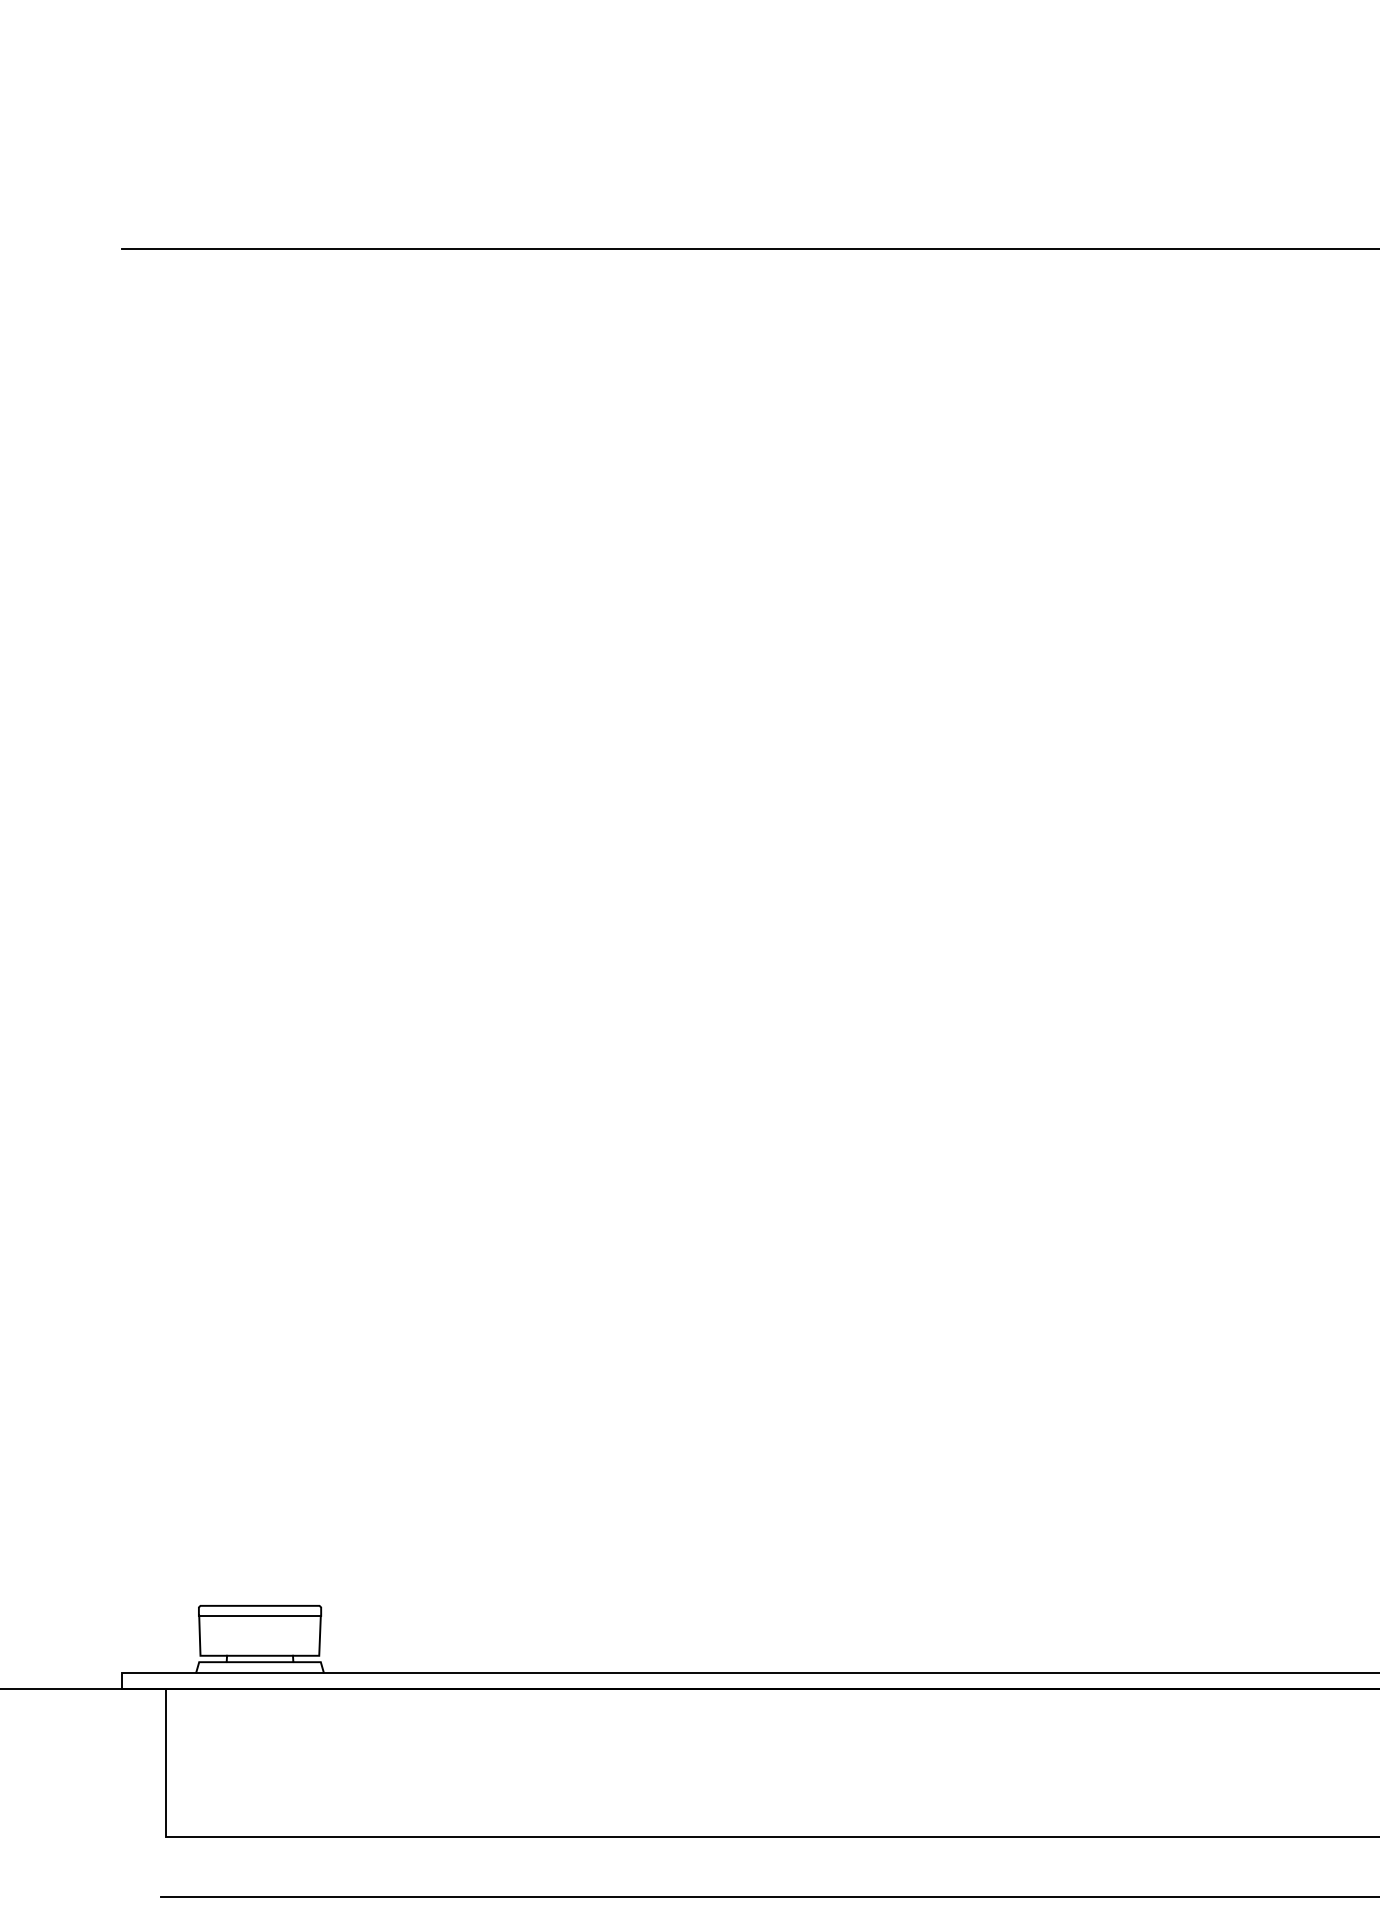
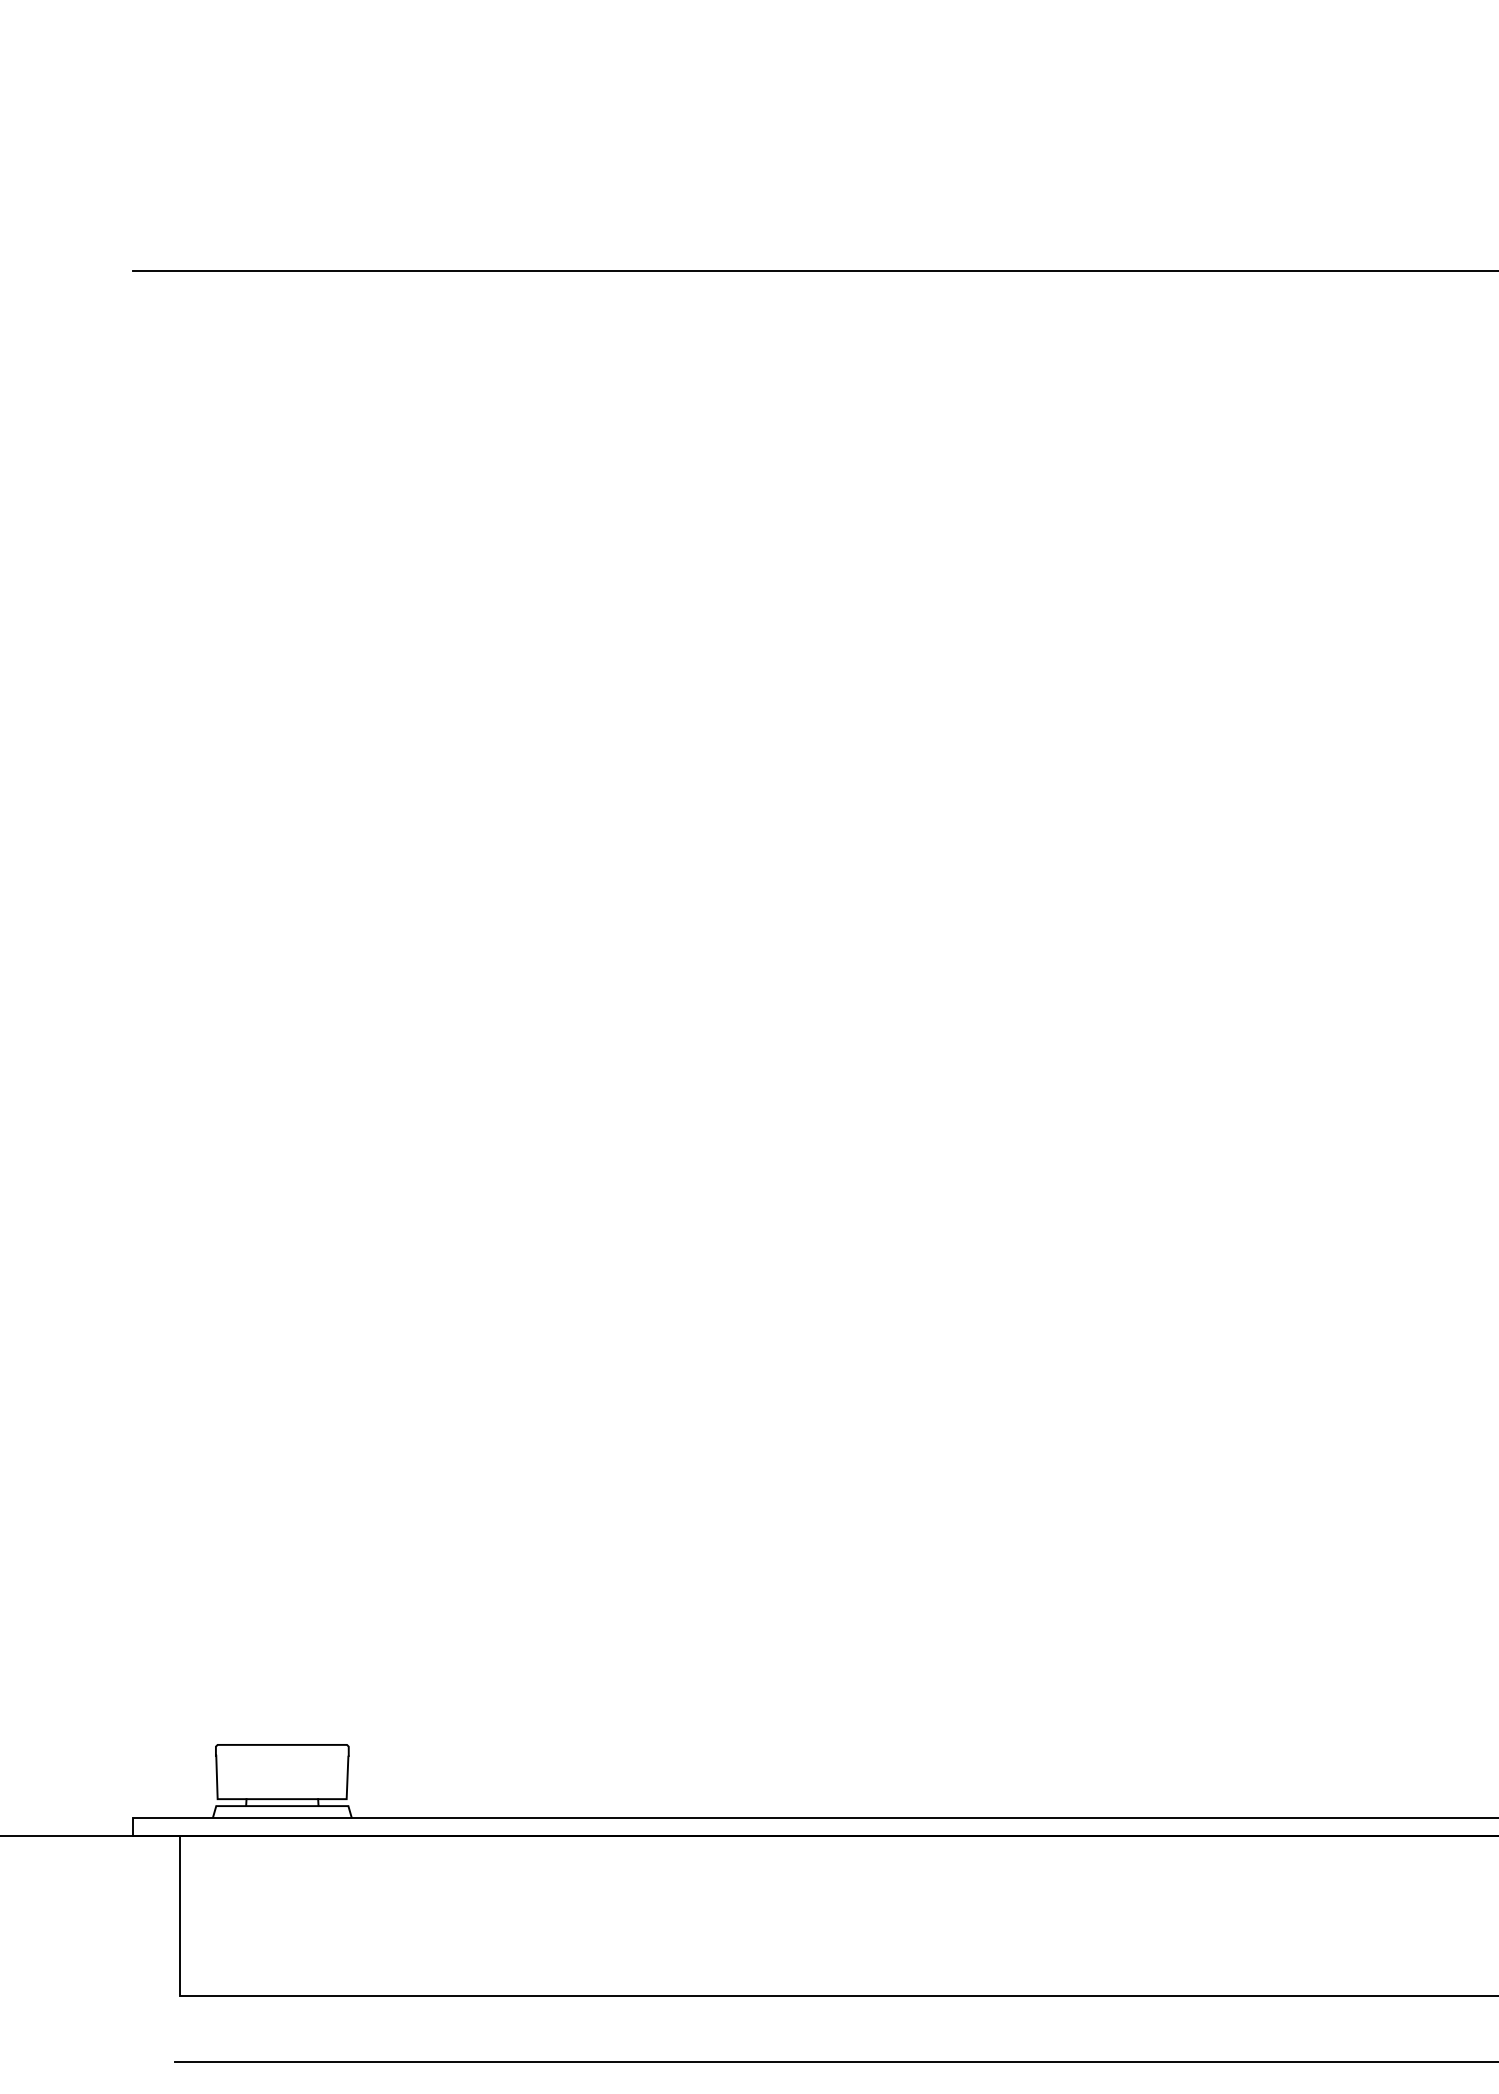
line: (260, 1615) -> (282, 1755), removed

